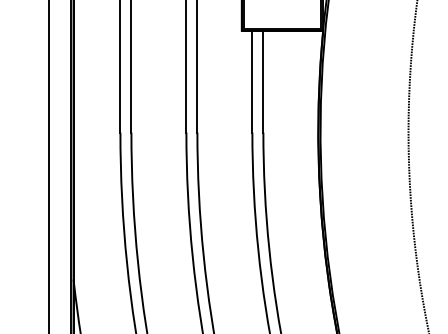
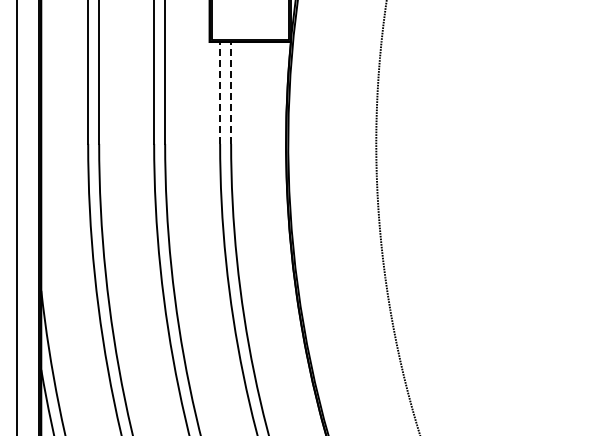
line: (252, 81) -> (220, 92), solid -> dashed
line: (263, 81) -> (231, 92), solid -> dashed

